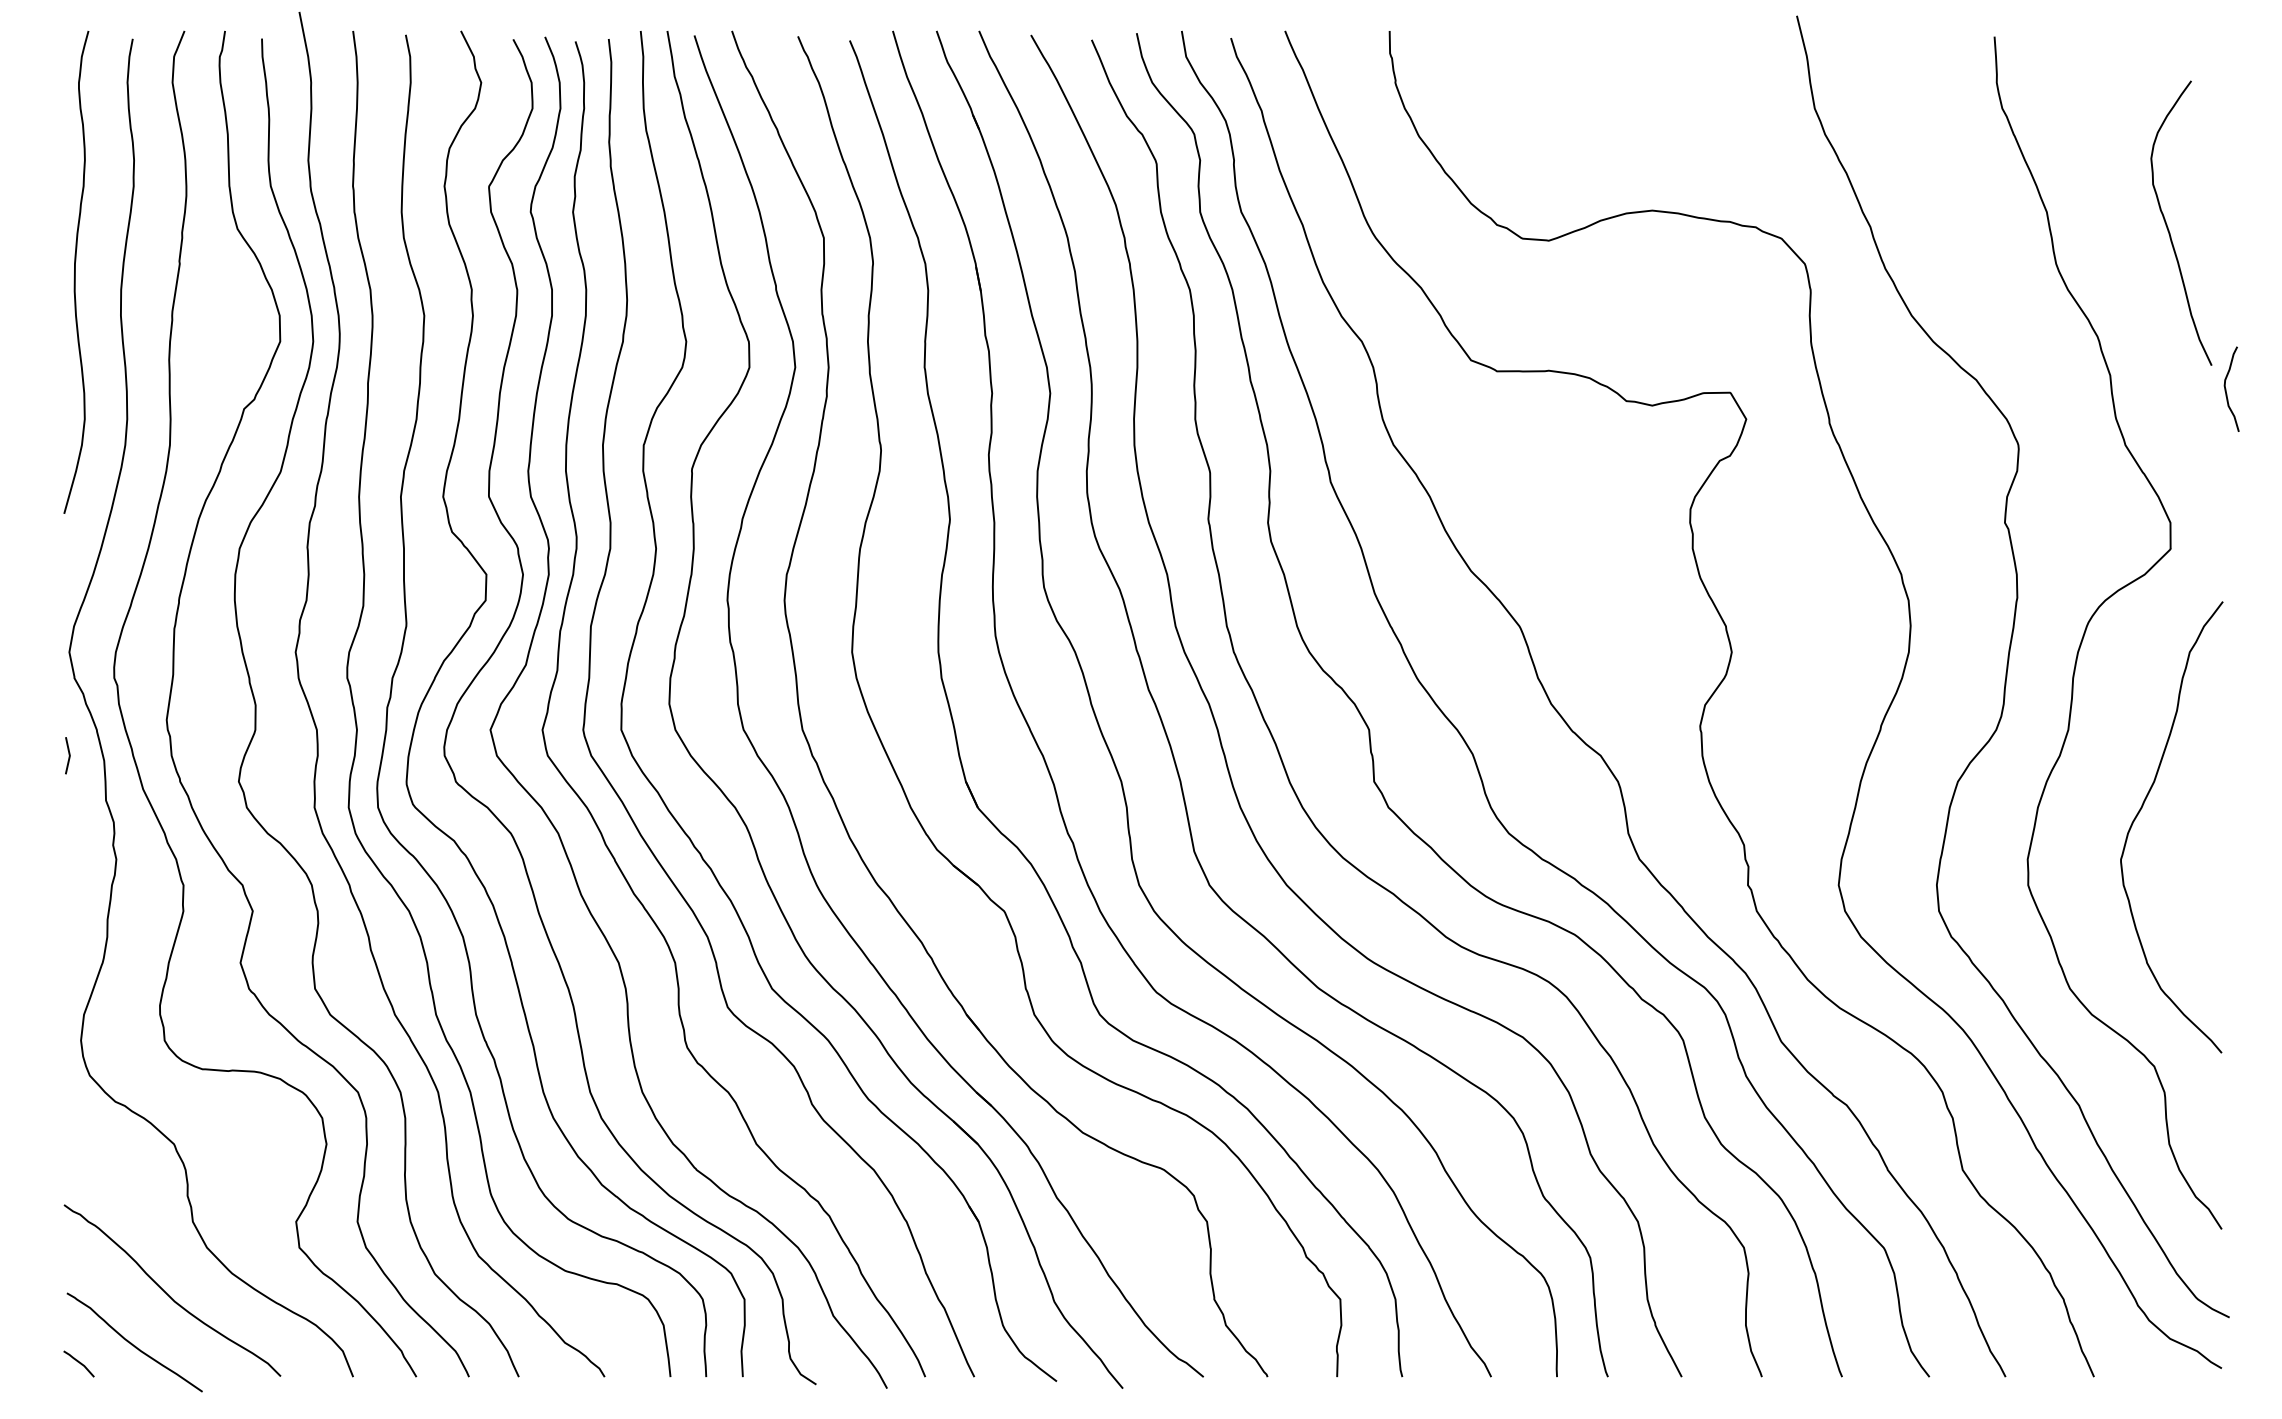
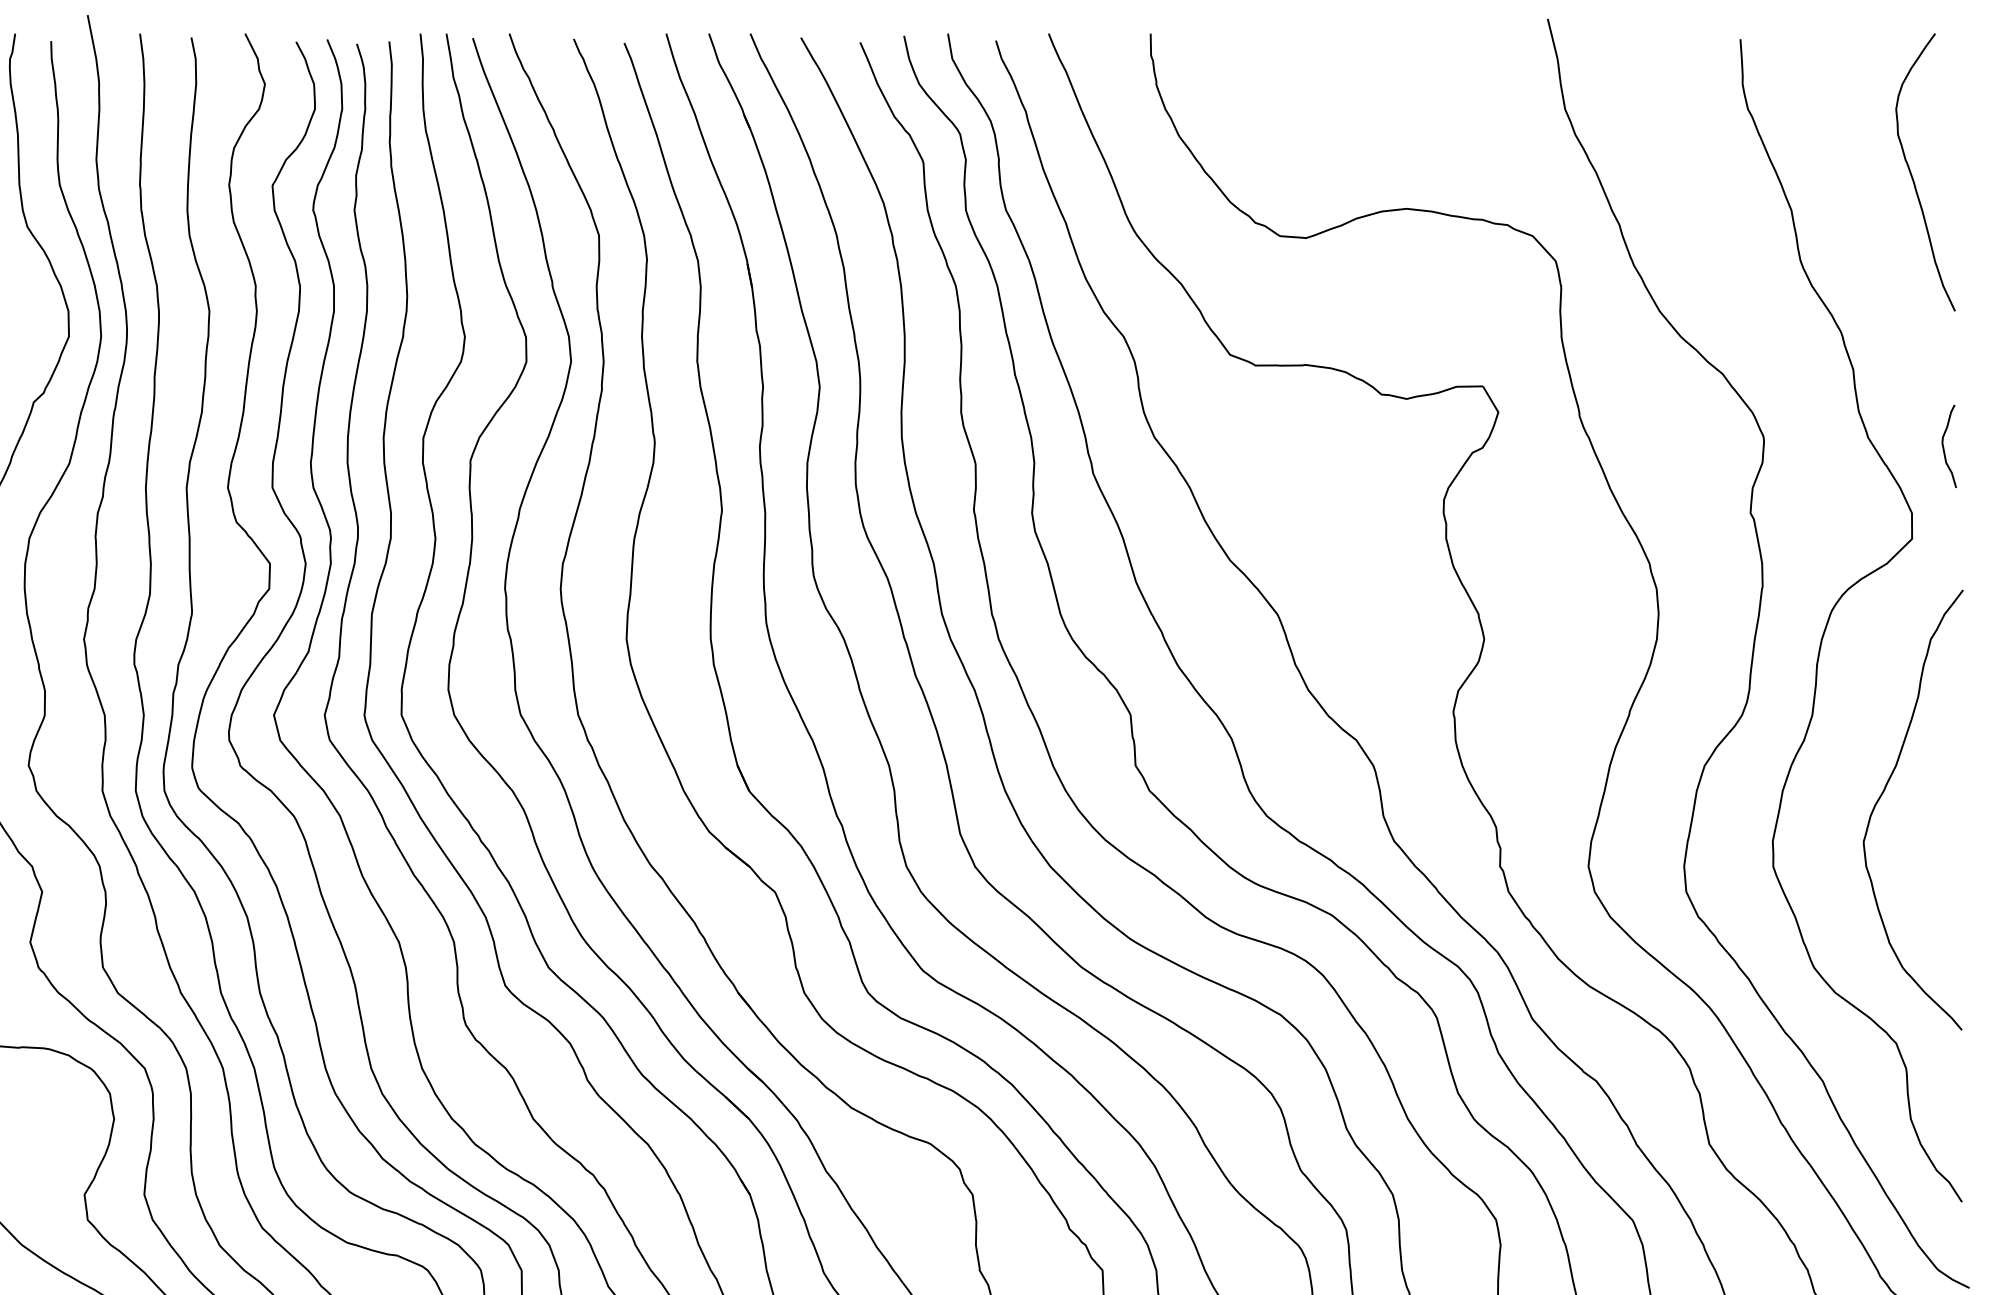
curve: (2168, 227) -> (1912, 176), moved
curve: (2226, 388) -> (1944, 445), moved

